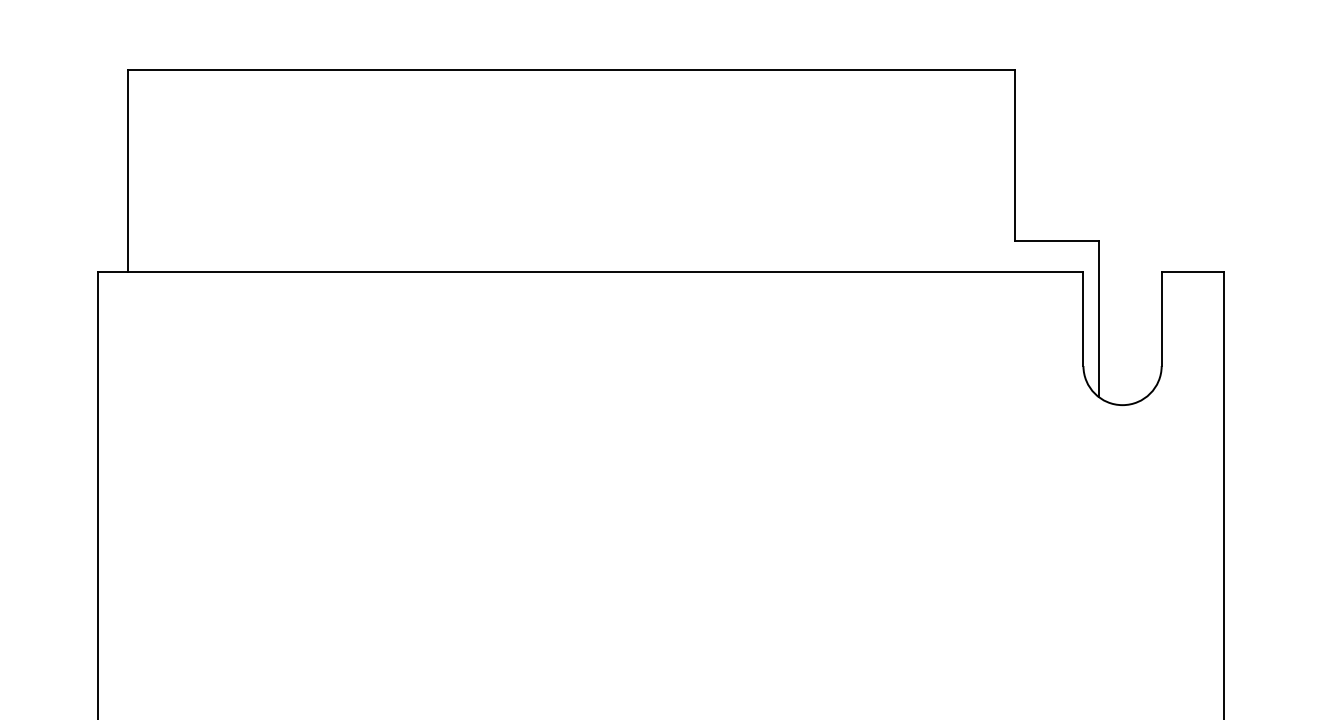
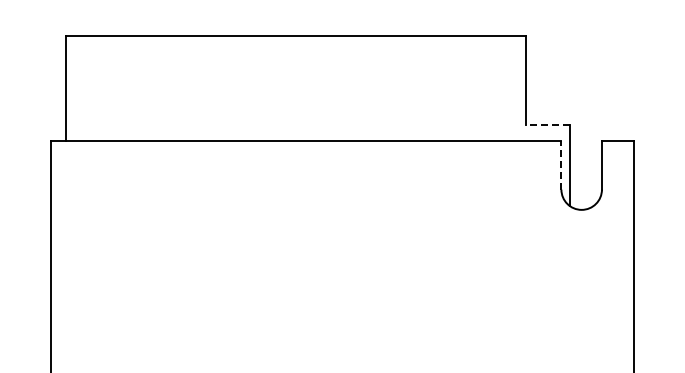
line: (1056, 240) -> (547, 124), solid -> dashed
line: (1083, 317) -> (561, 164), solid -> dashed

